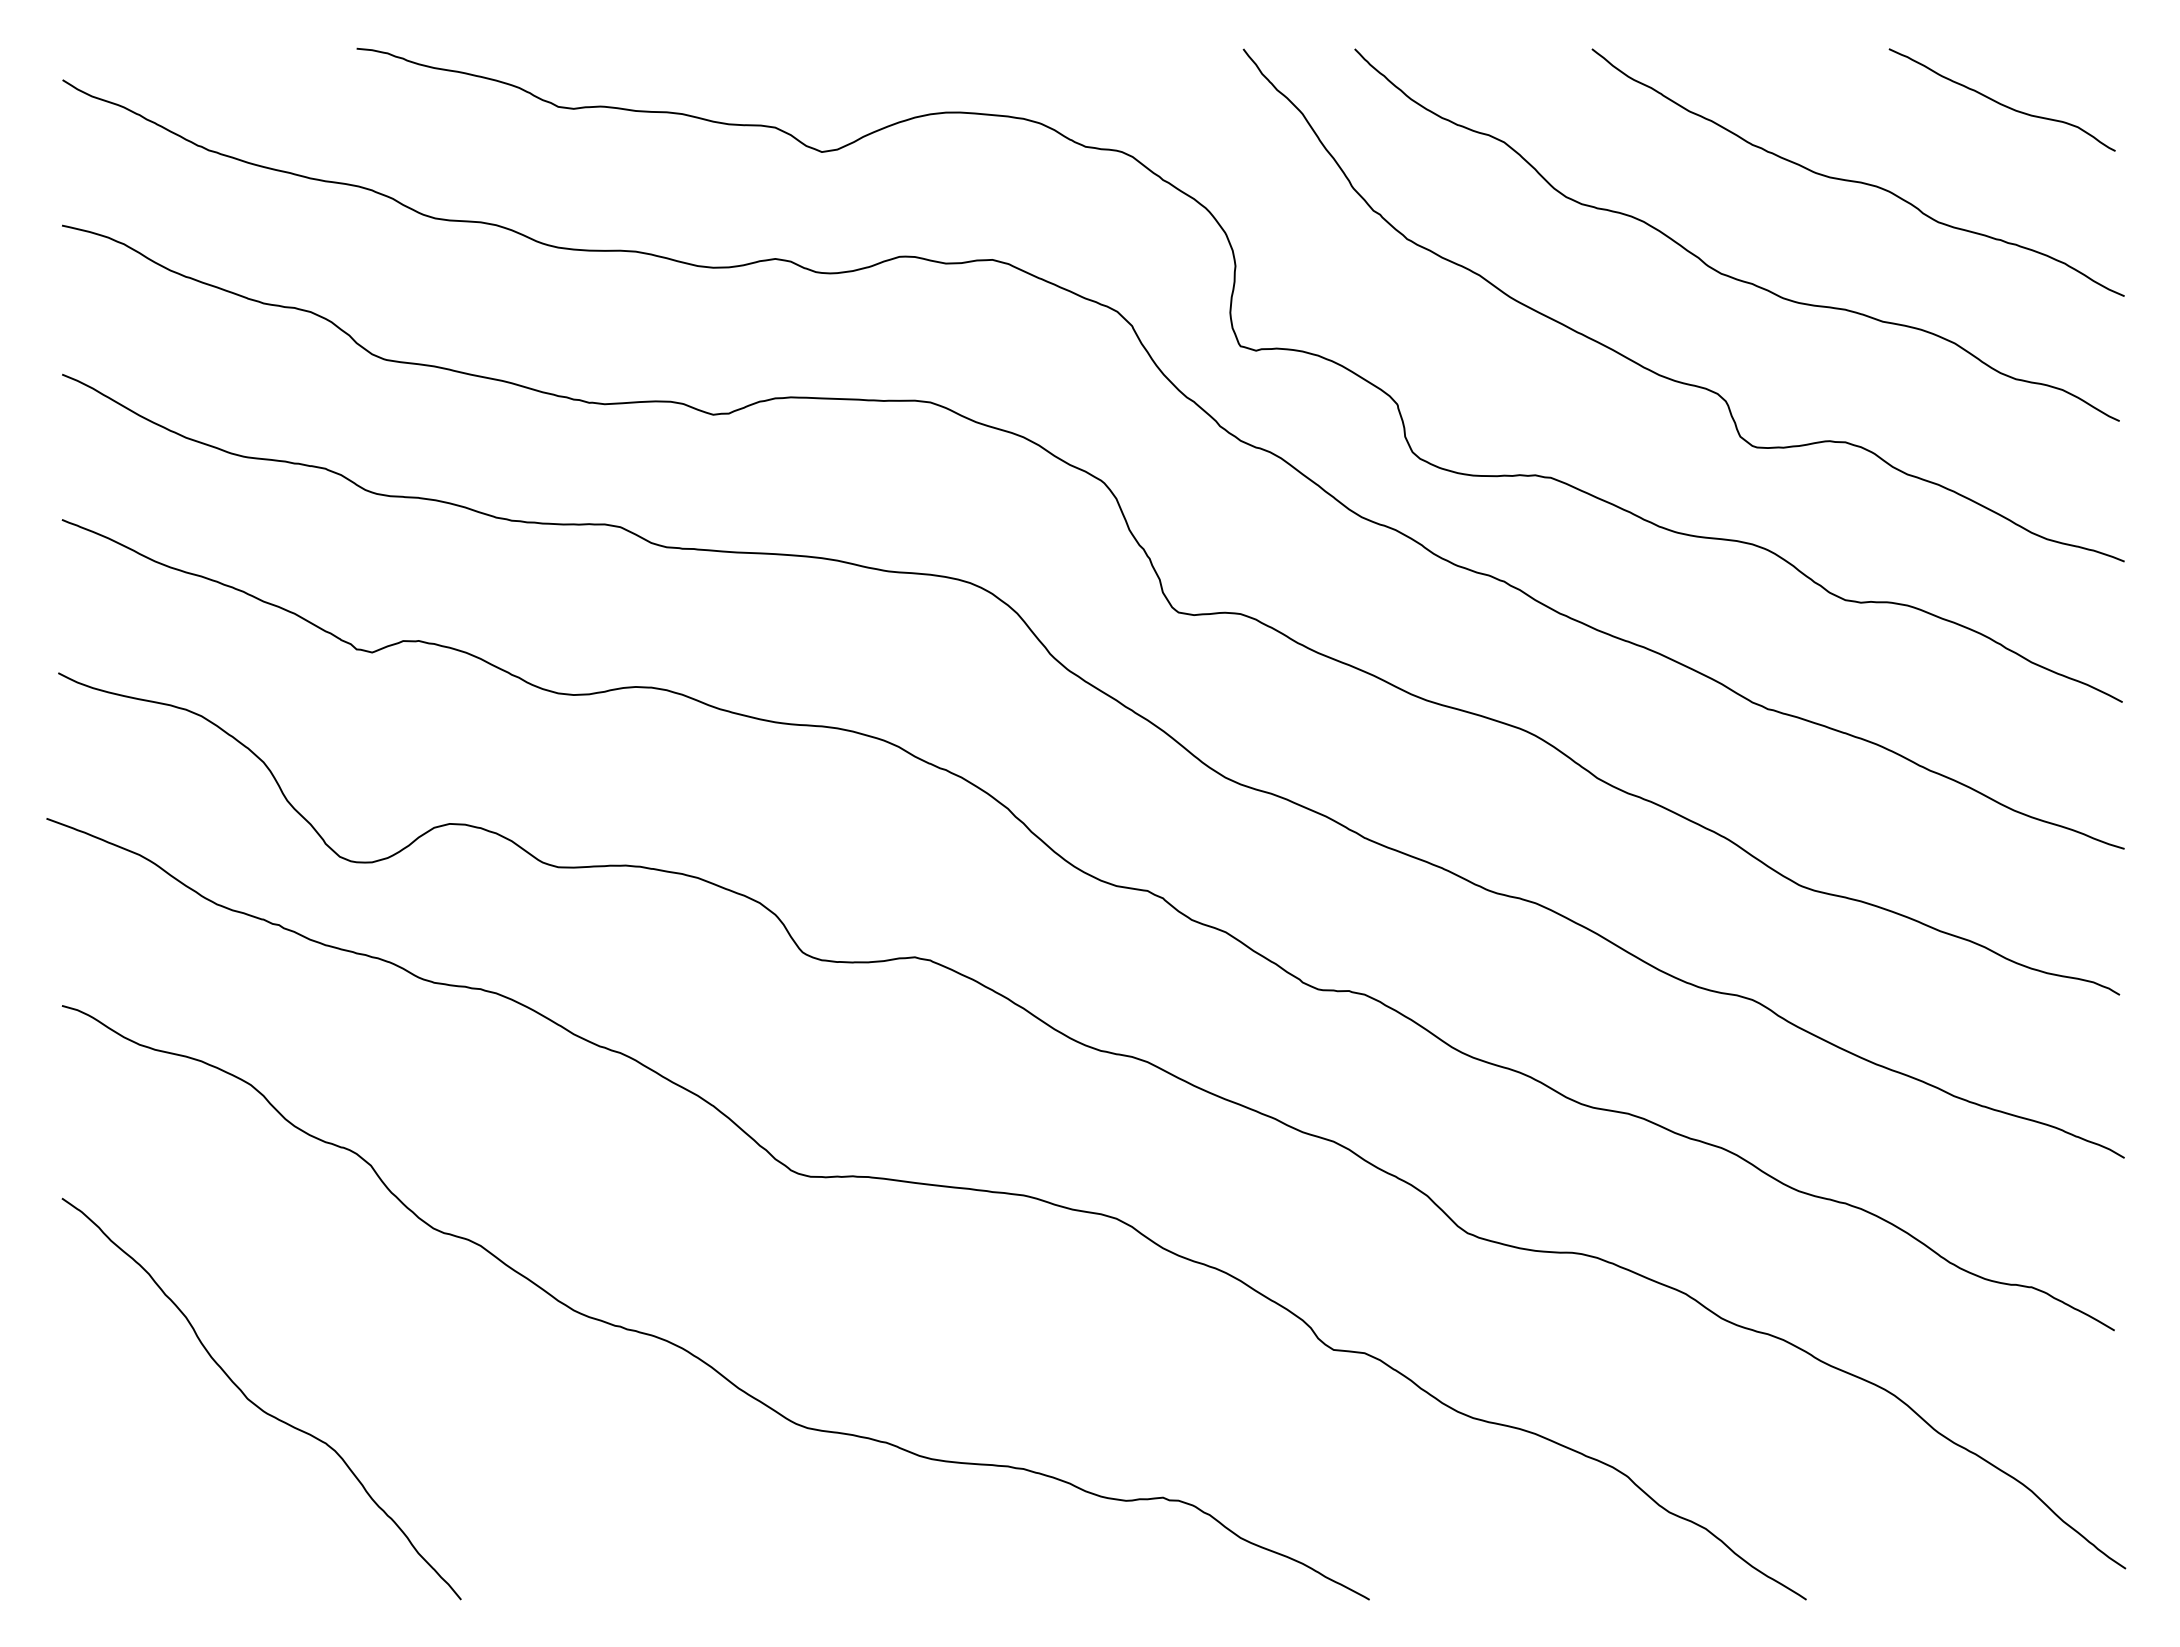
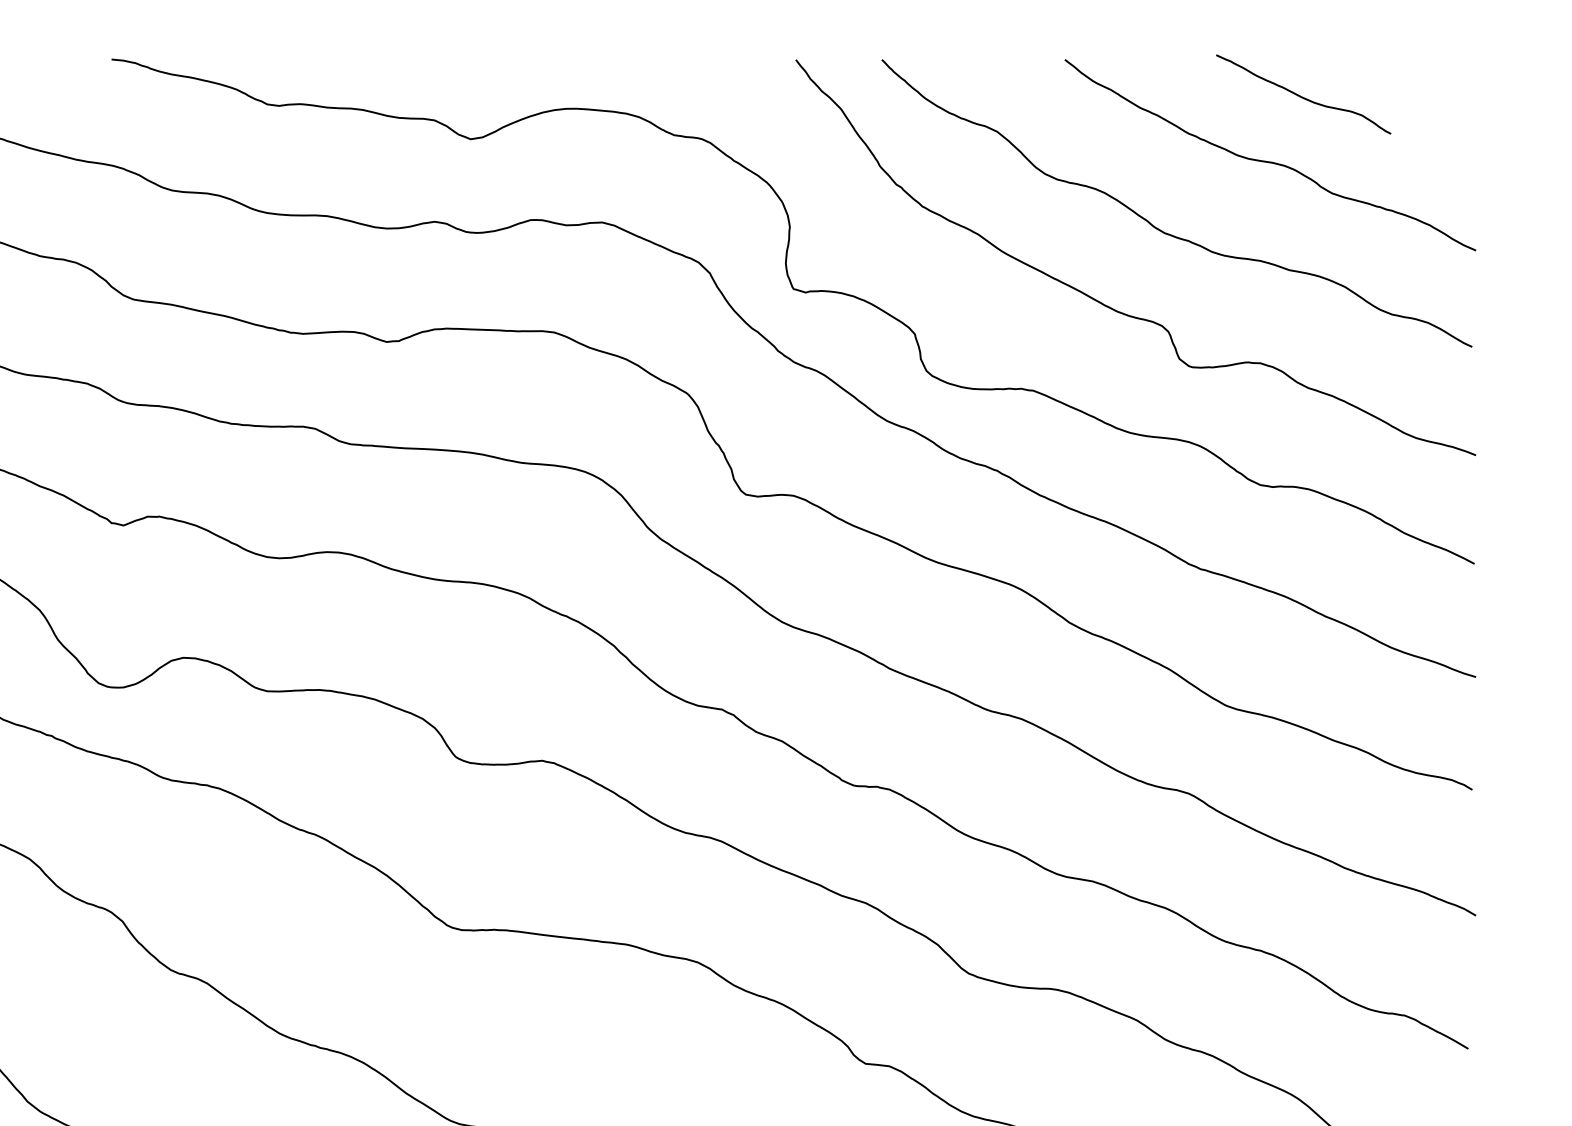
curve: (1999, 102) -> (1301, 96), moved

